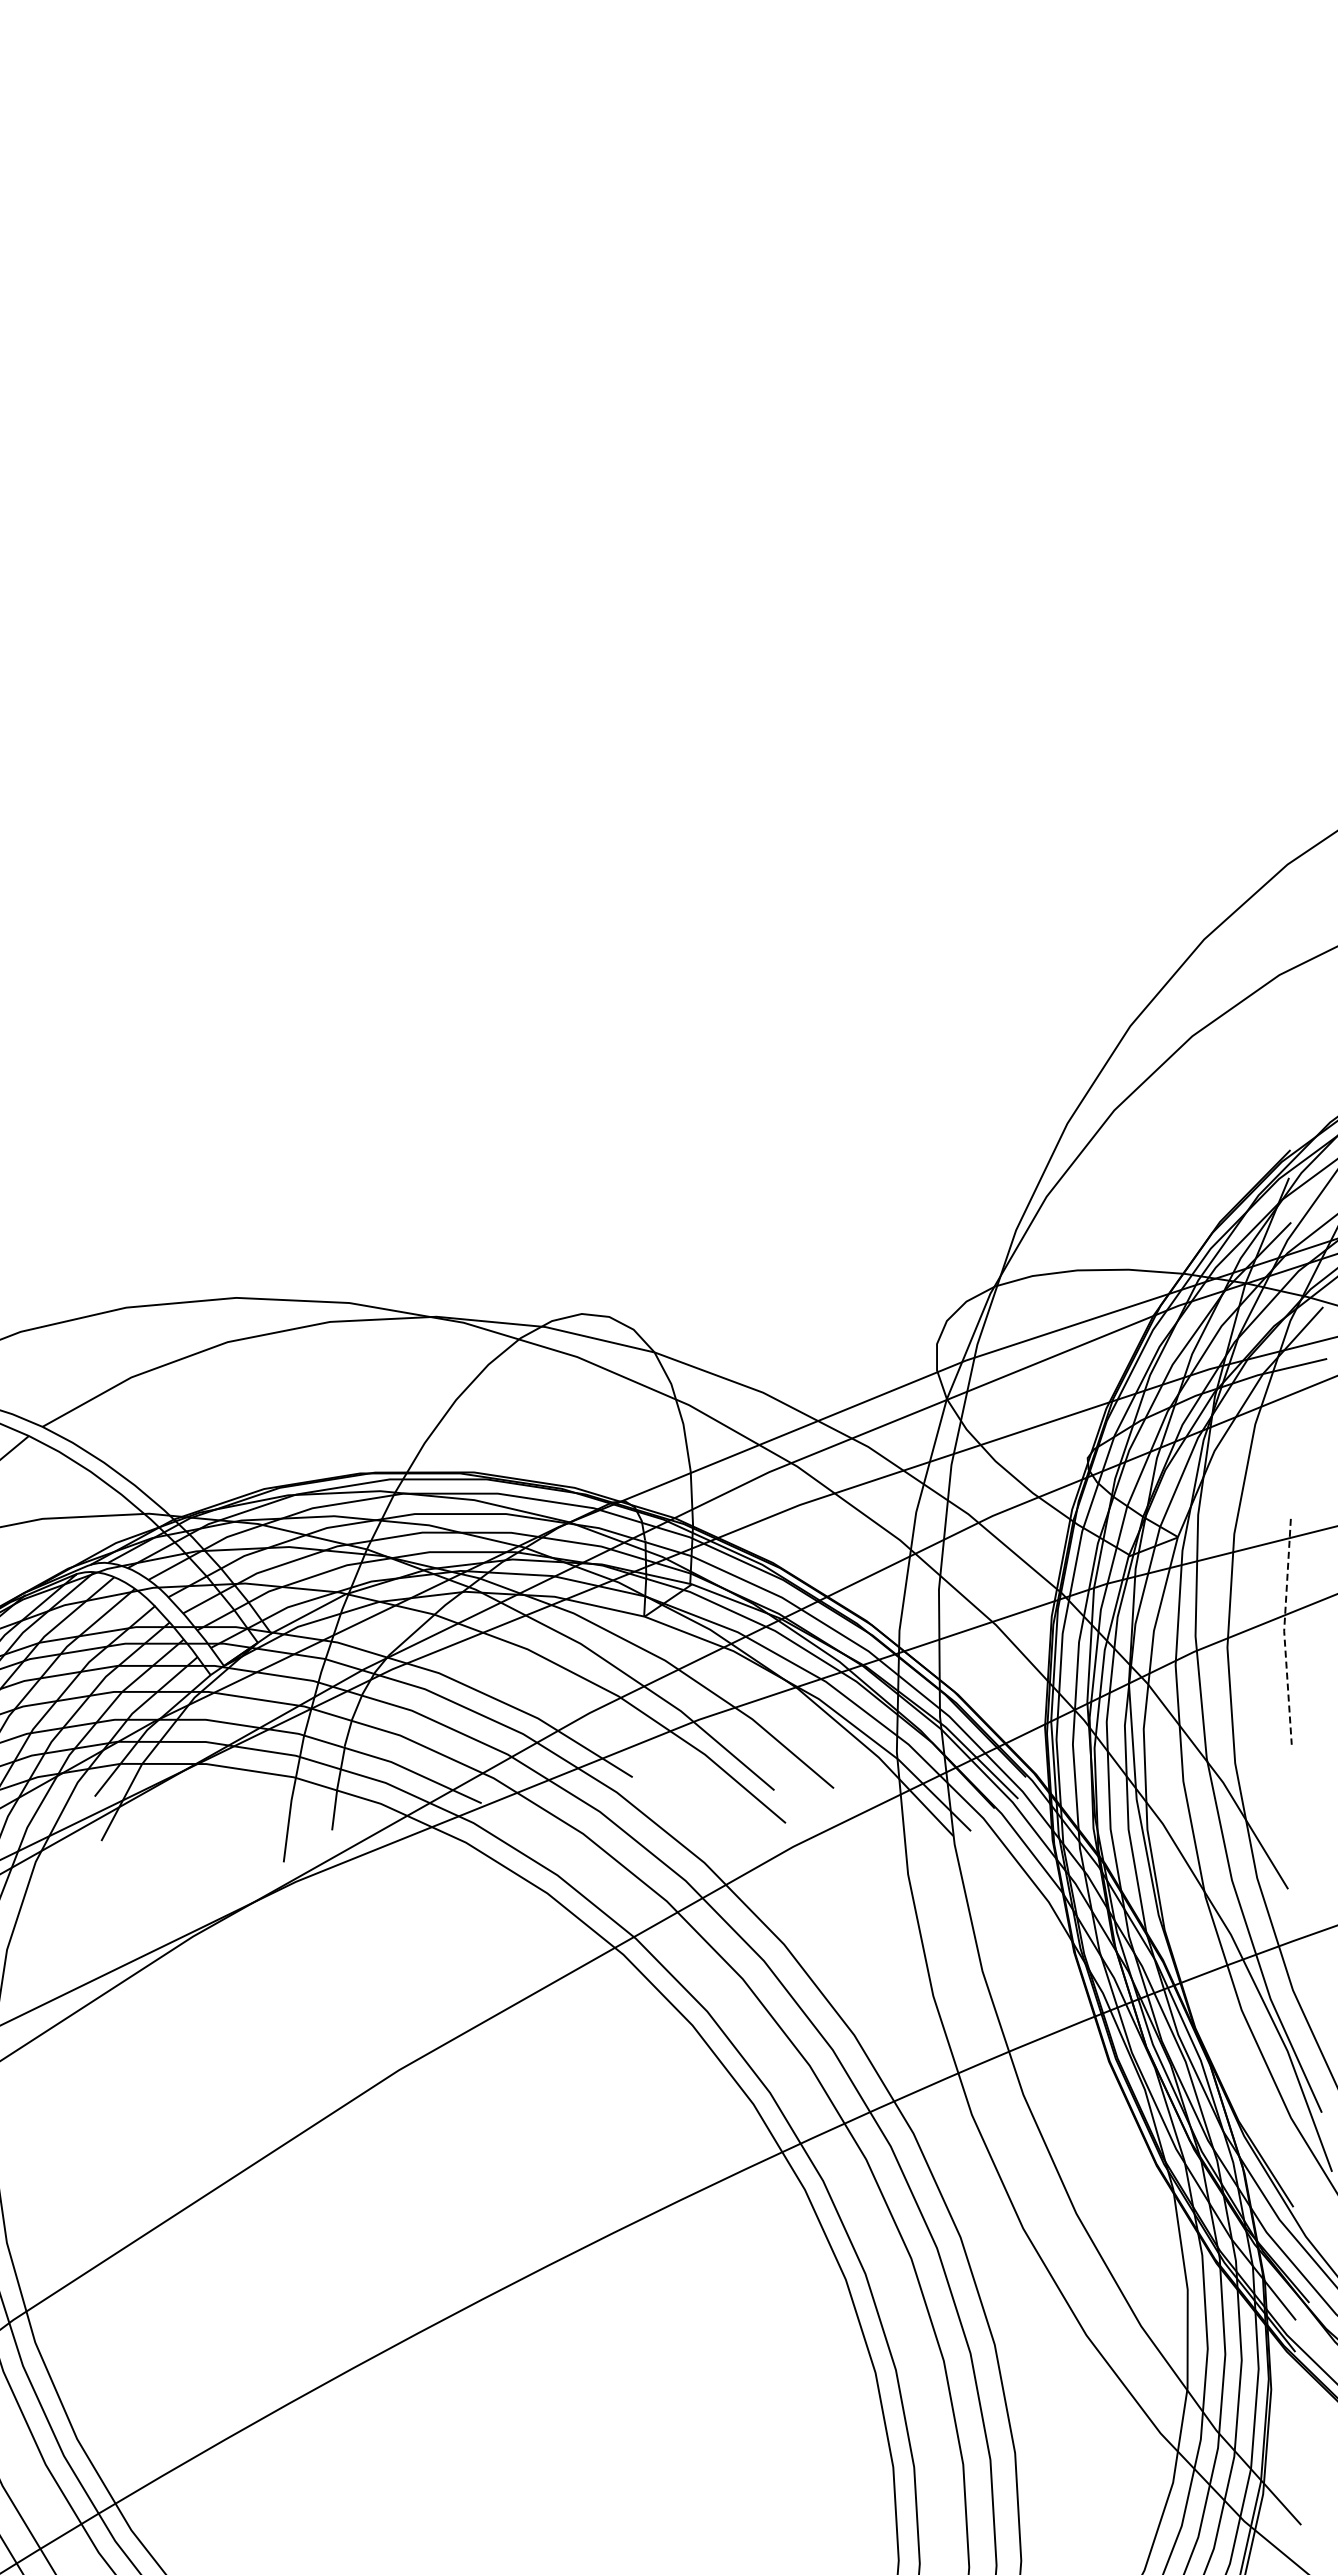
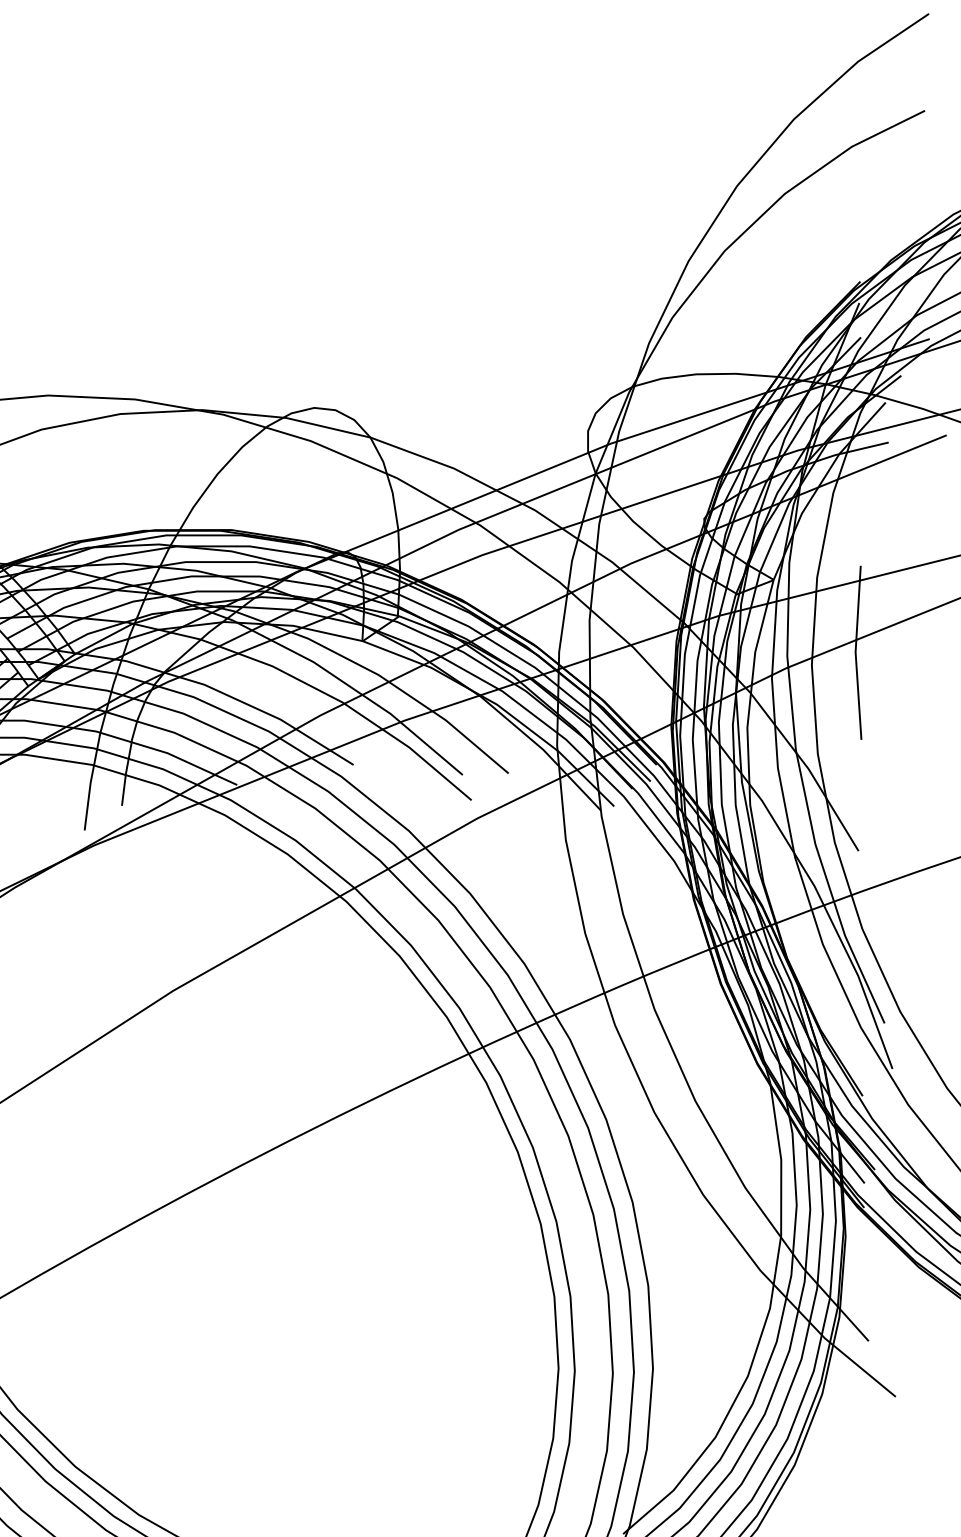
line: (1284, 1631) -> (855, 652), dashed -> solid

